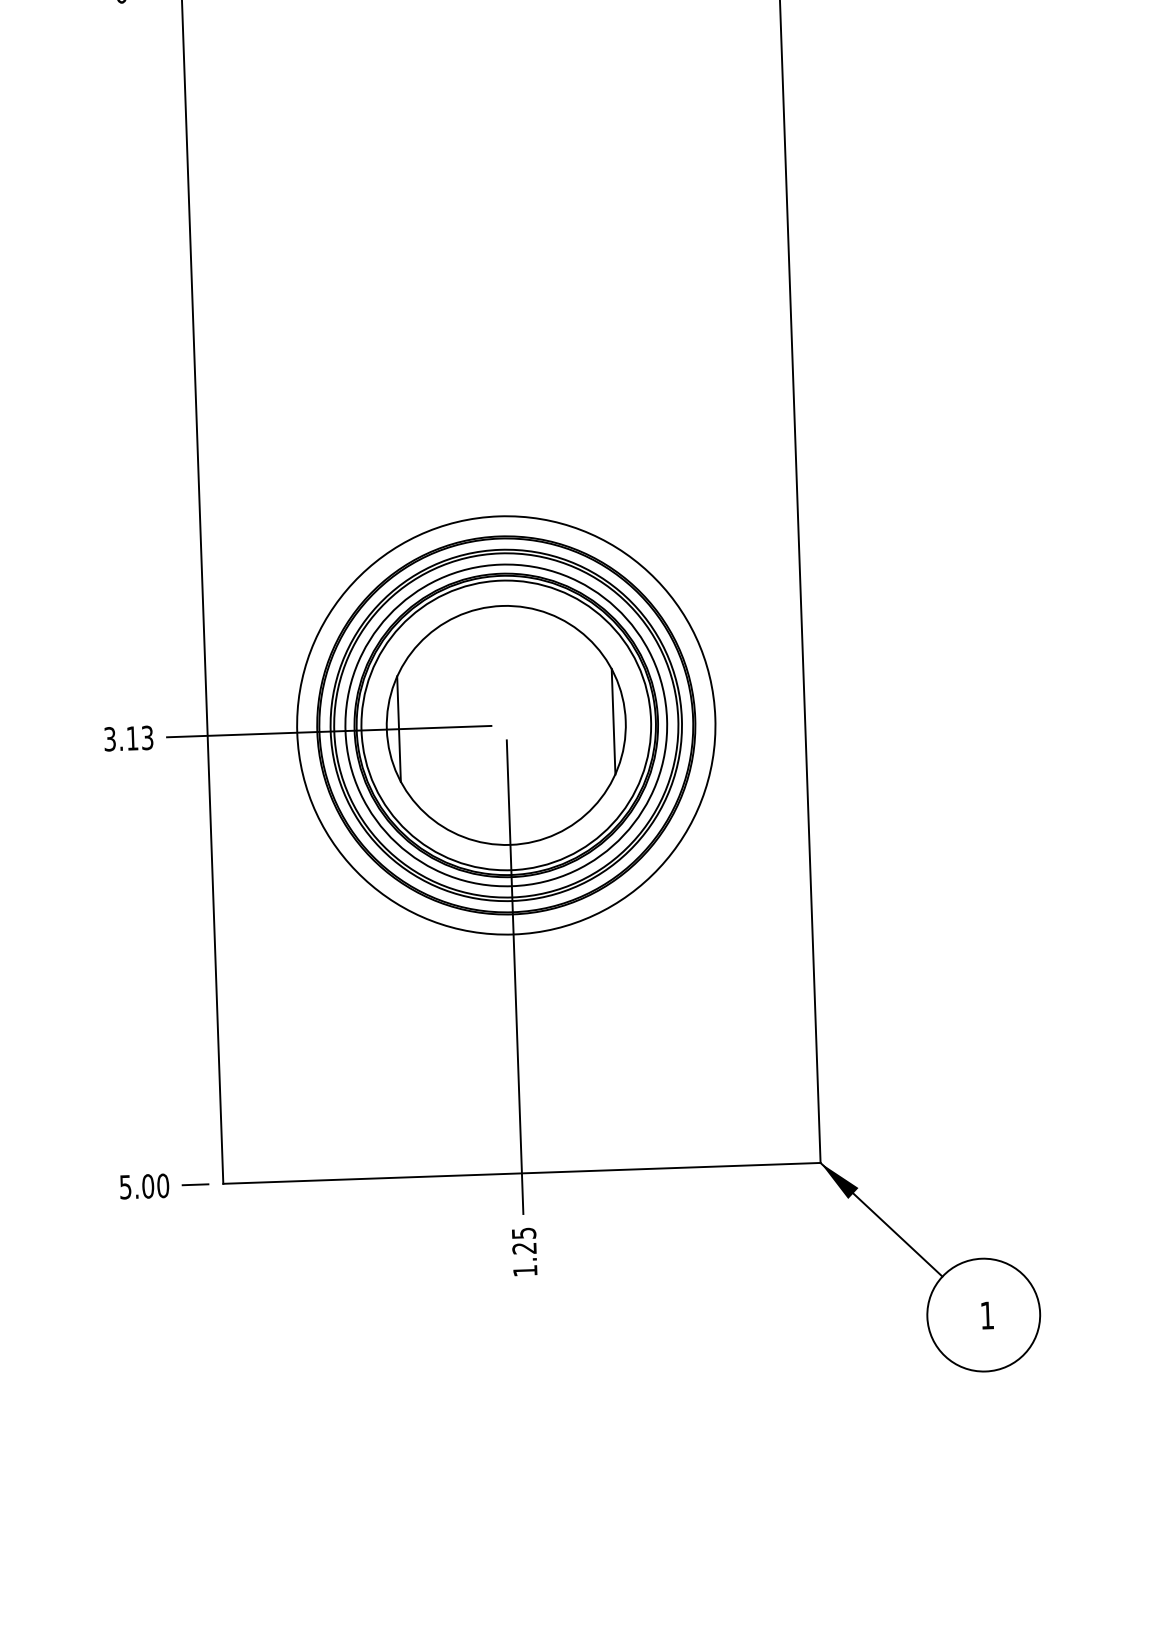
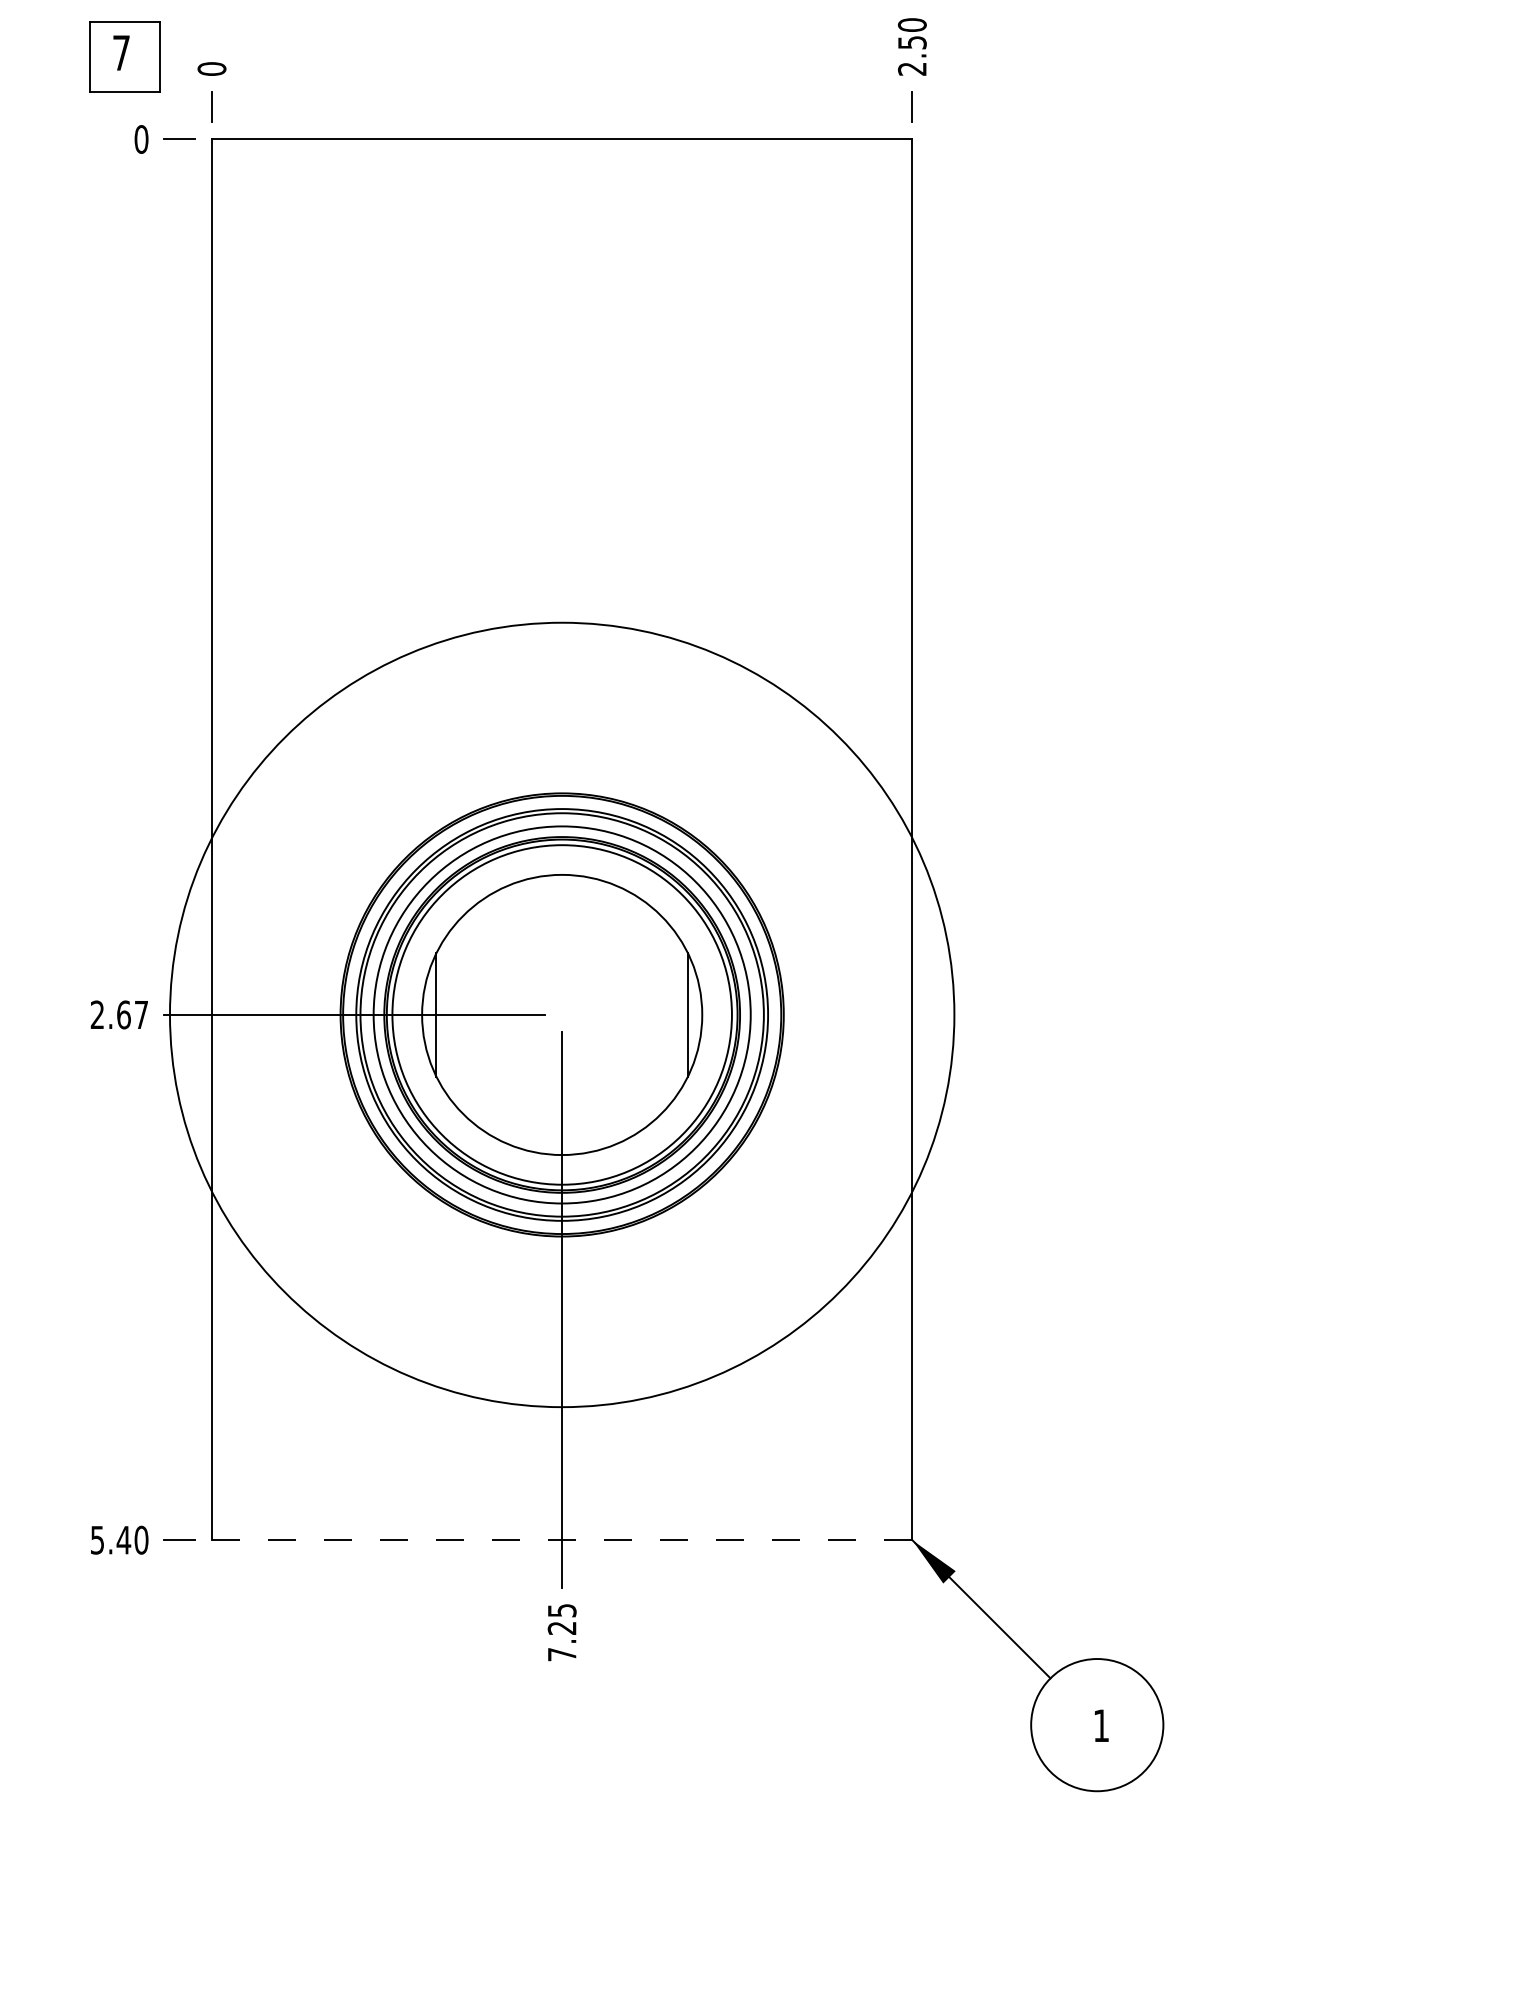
circle: (506, 725) -> (562, 1014), size x1.6
text: (128, 738) -> (119, 1014), 3.13 -> 2.67
line: (522, 1173) -> (562, 1540), solid -> dashed
text: (147, 1185) -> (123, 1539), 5.00 -> 5.40
text: (525, 1270) -> (562, 1654), 1.25 -> 7.25

